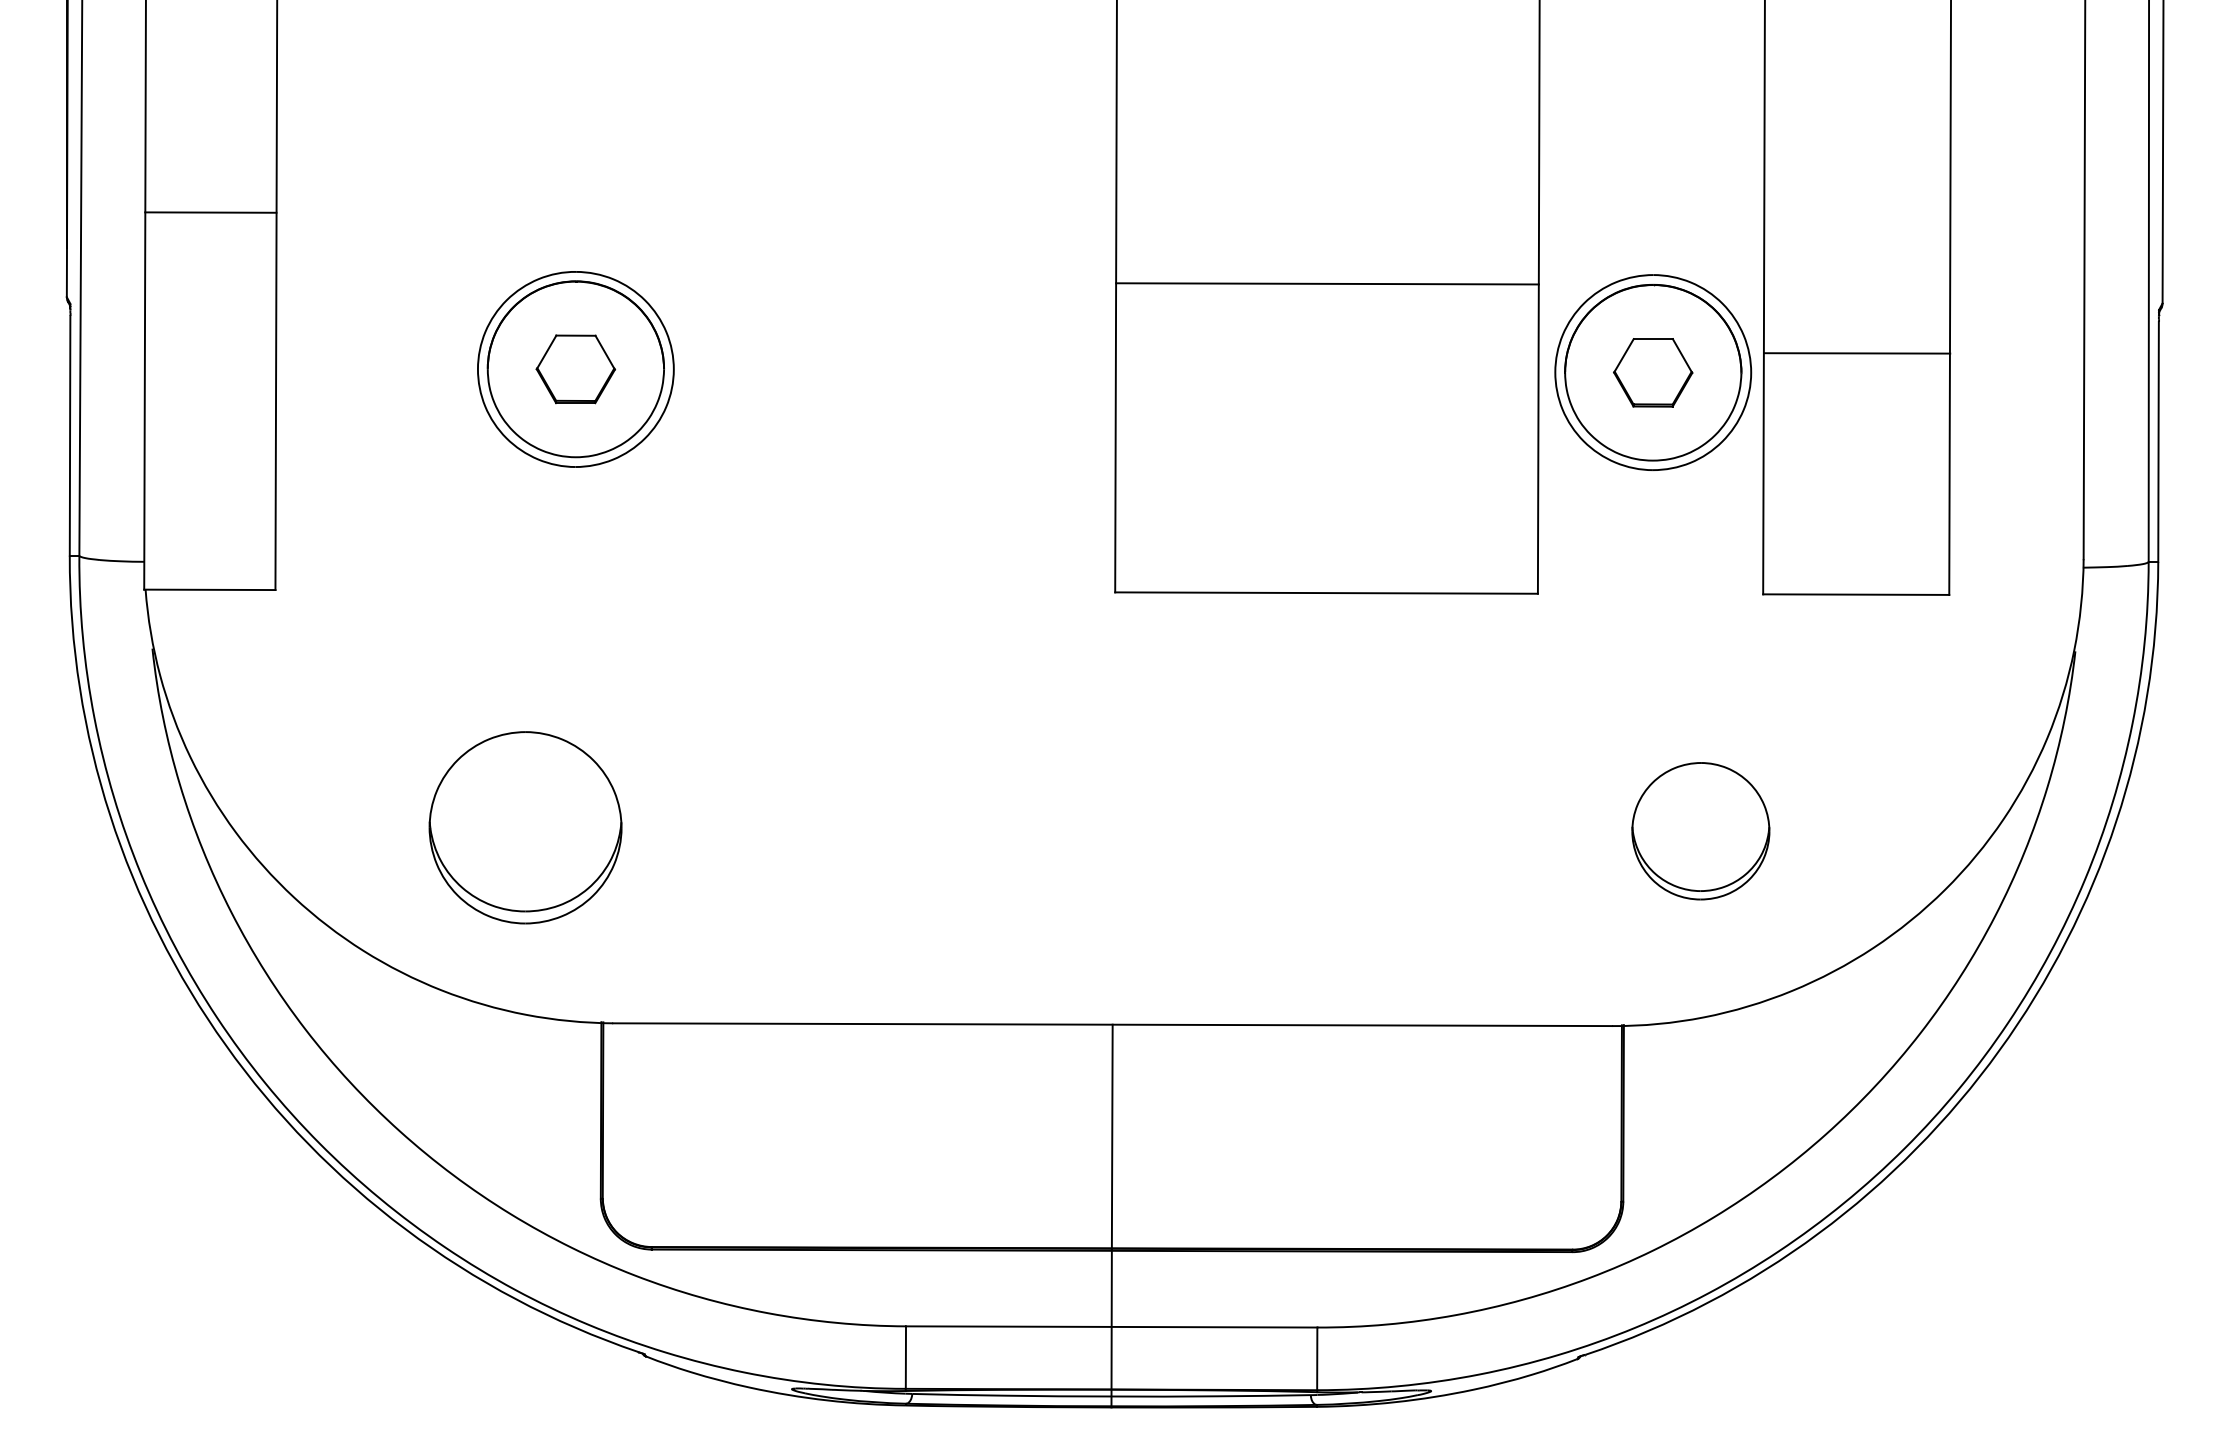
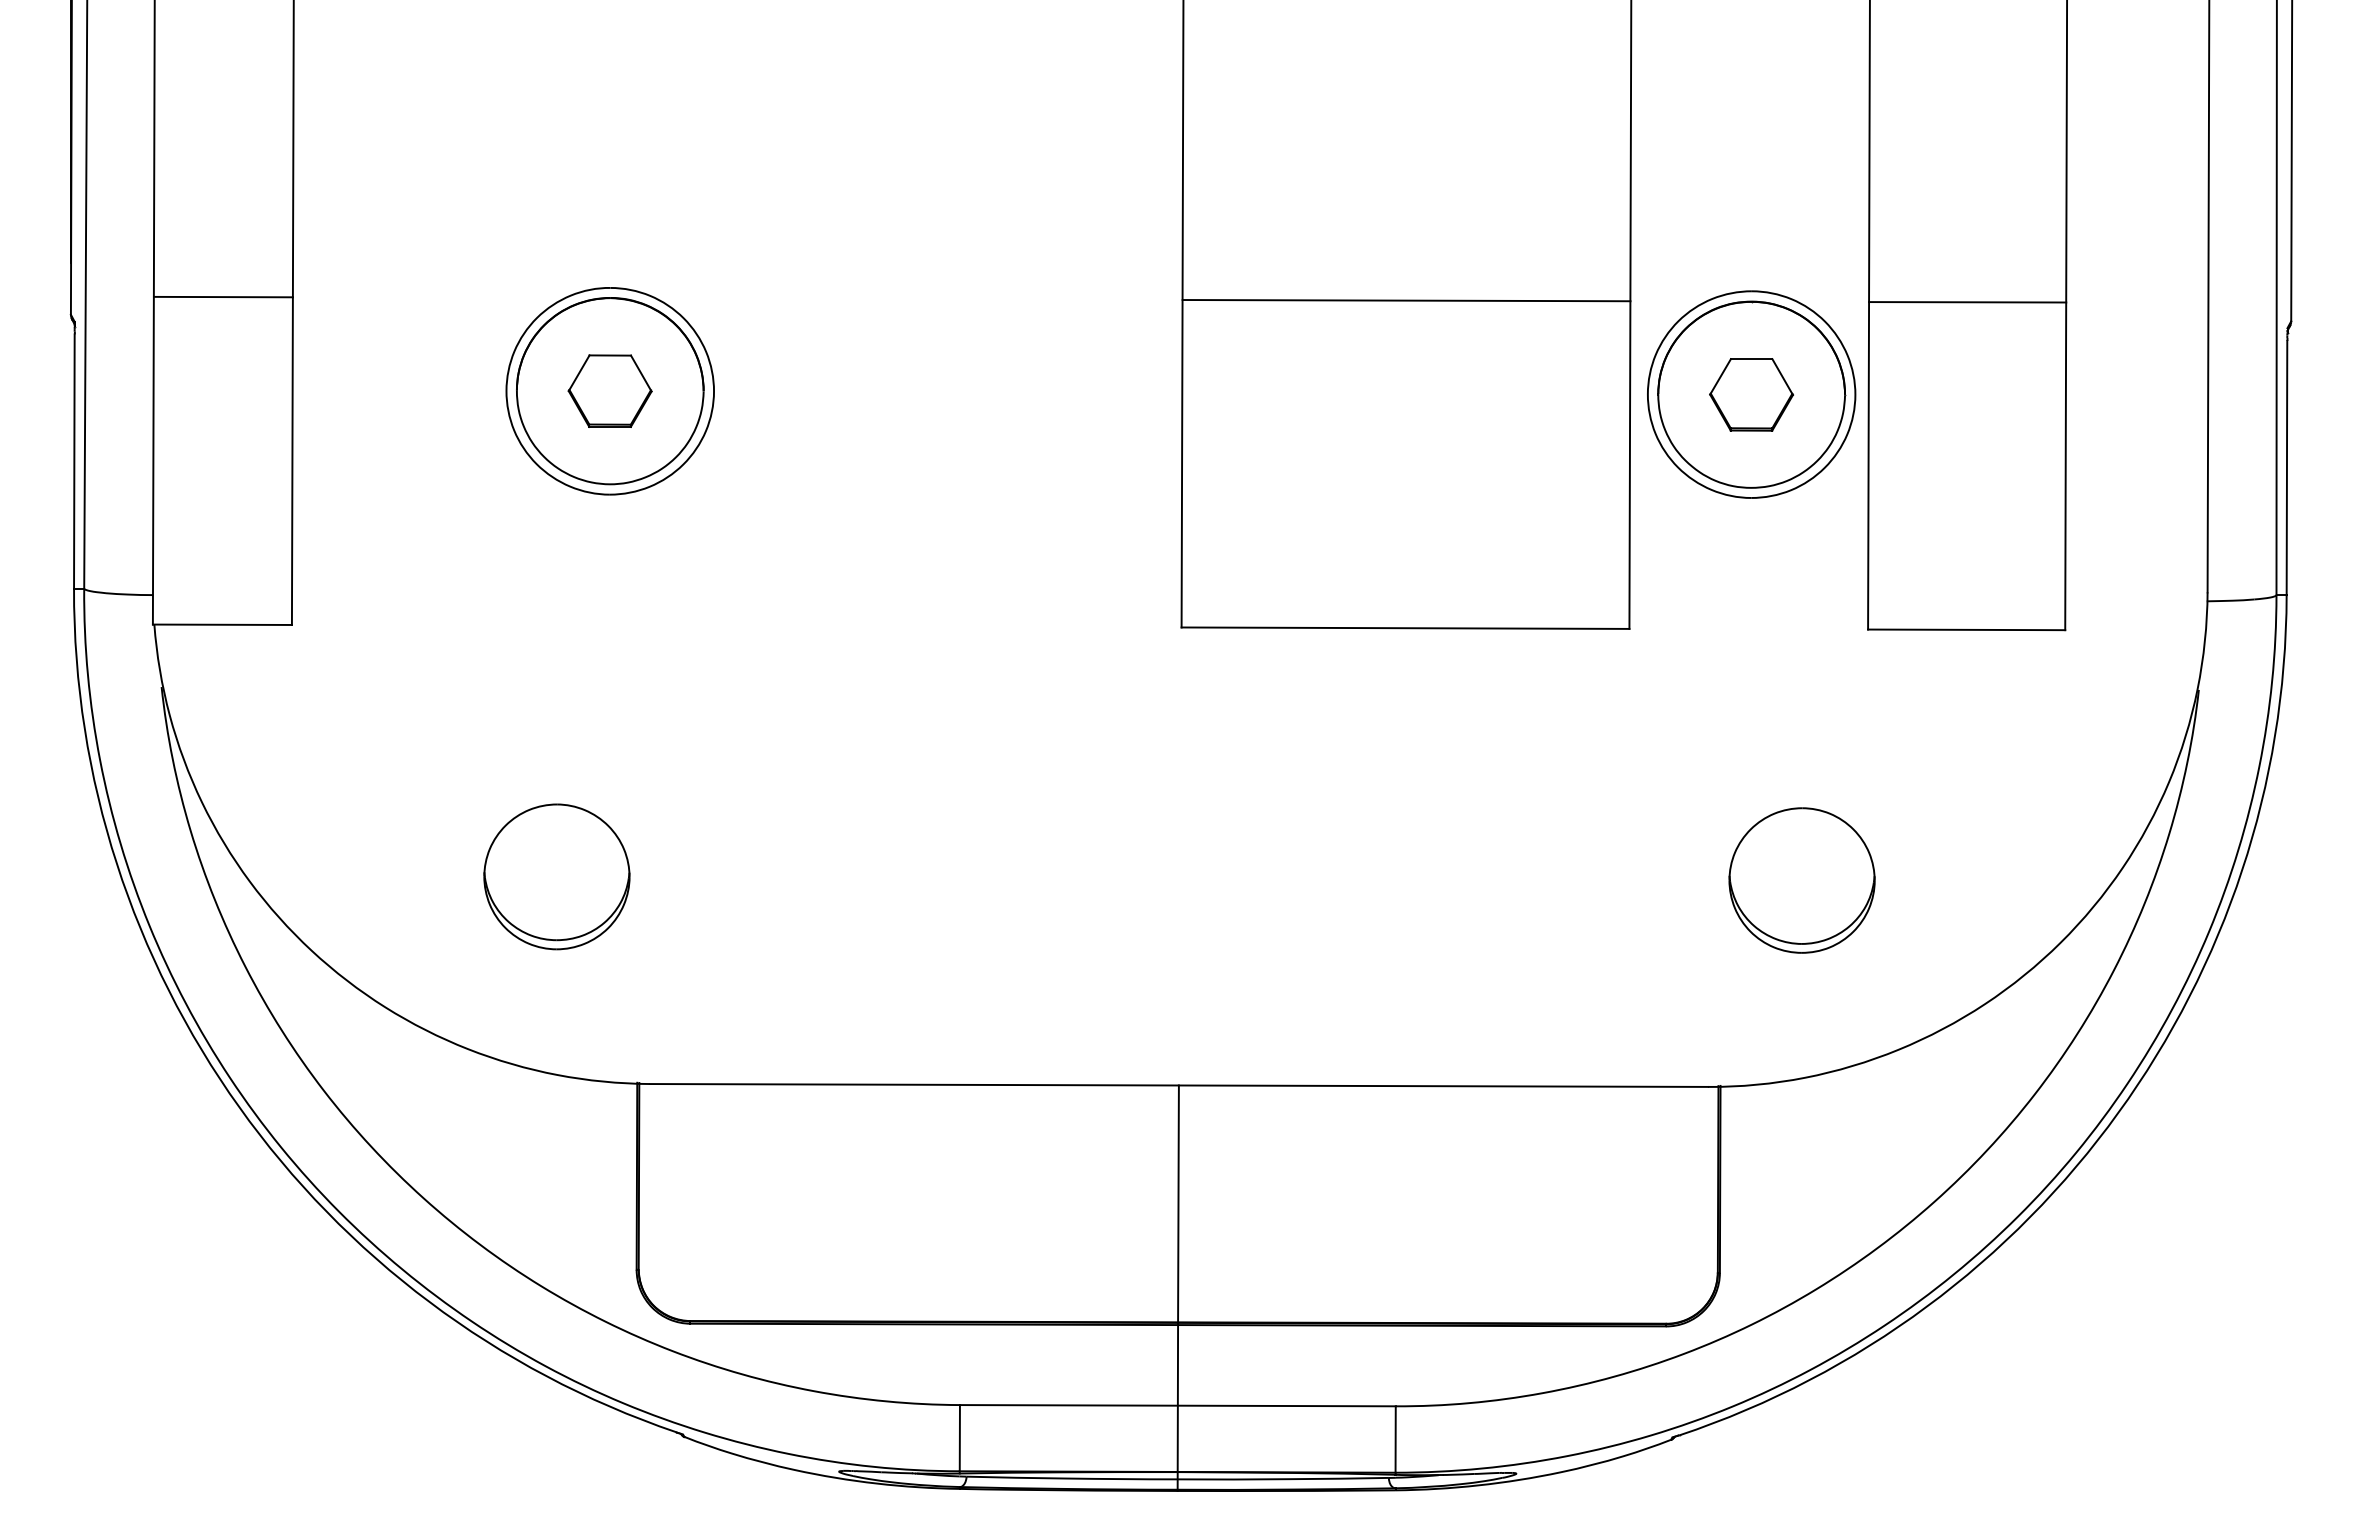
line: (209, 212) -> (222, 296), moved
line: (1857, 353) -> (1967, 302), moved
part: (525, 827) -> (556, 876), size x0.71

